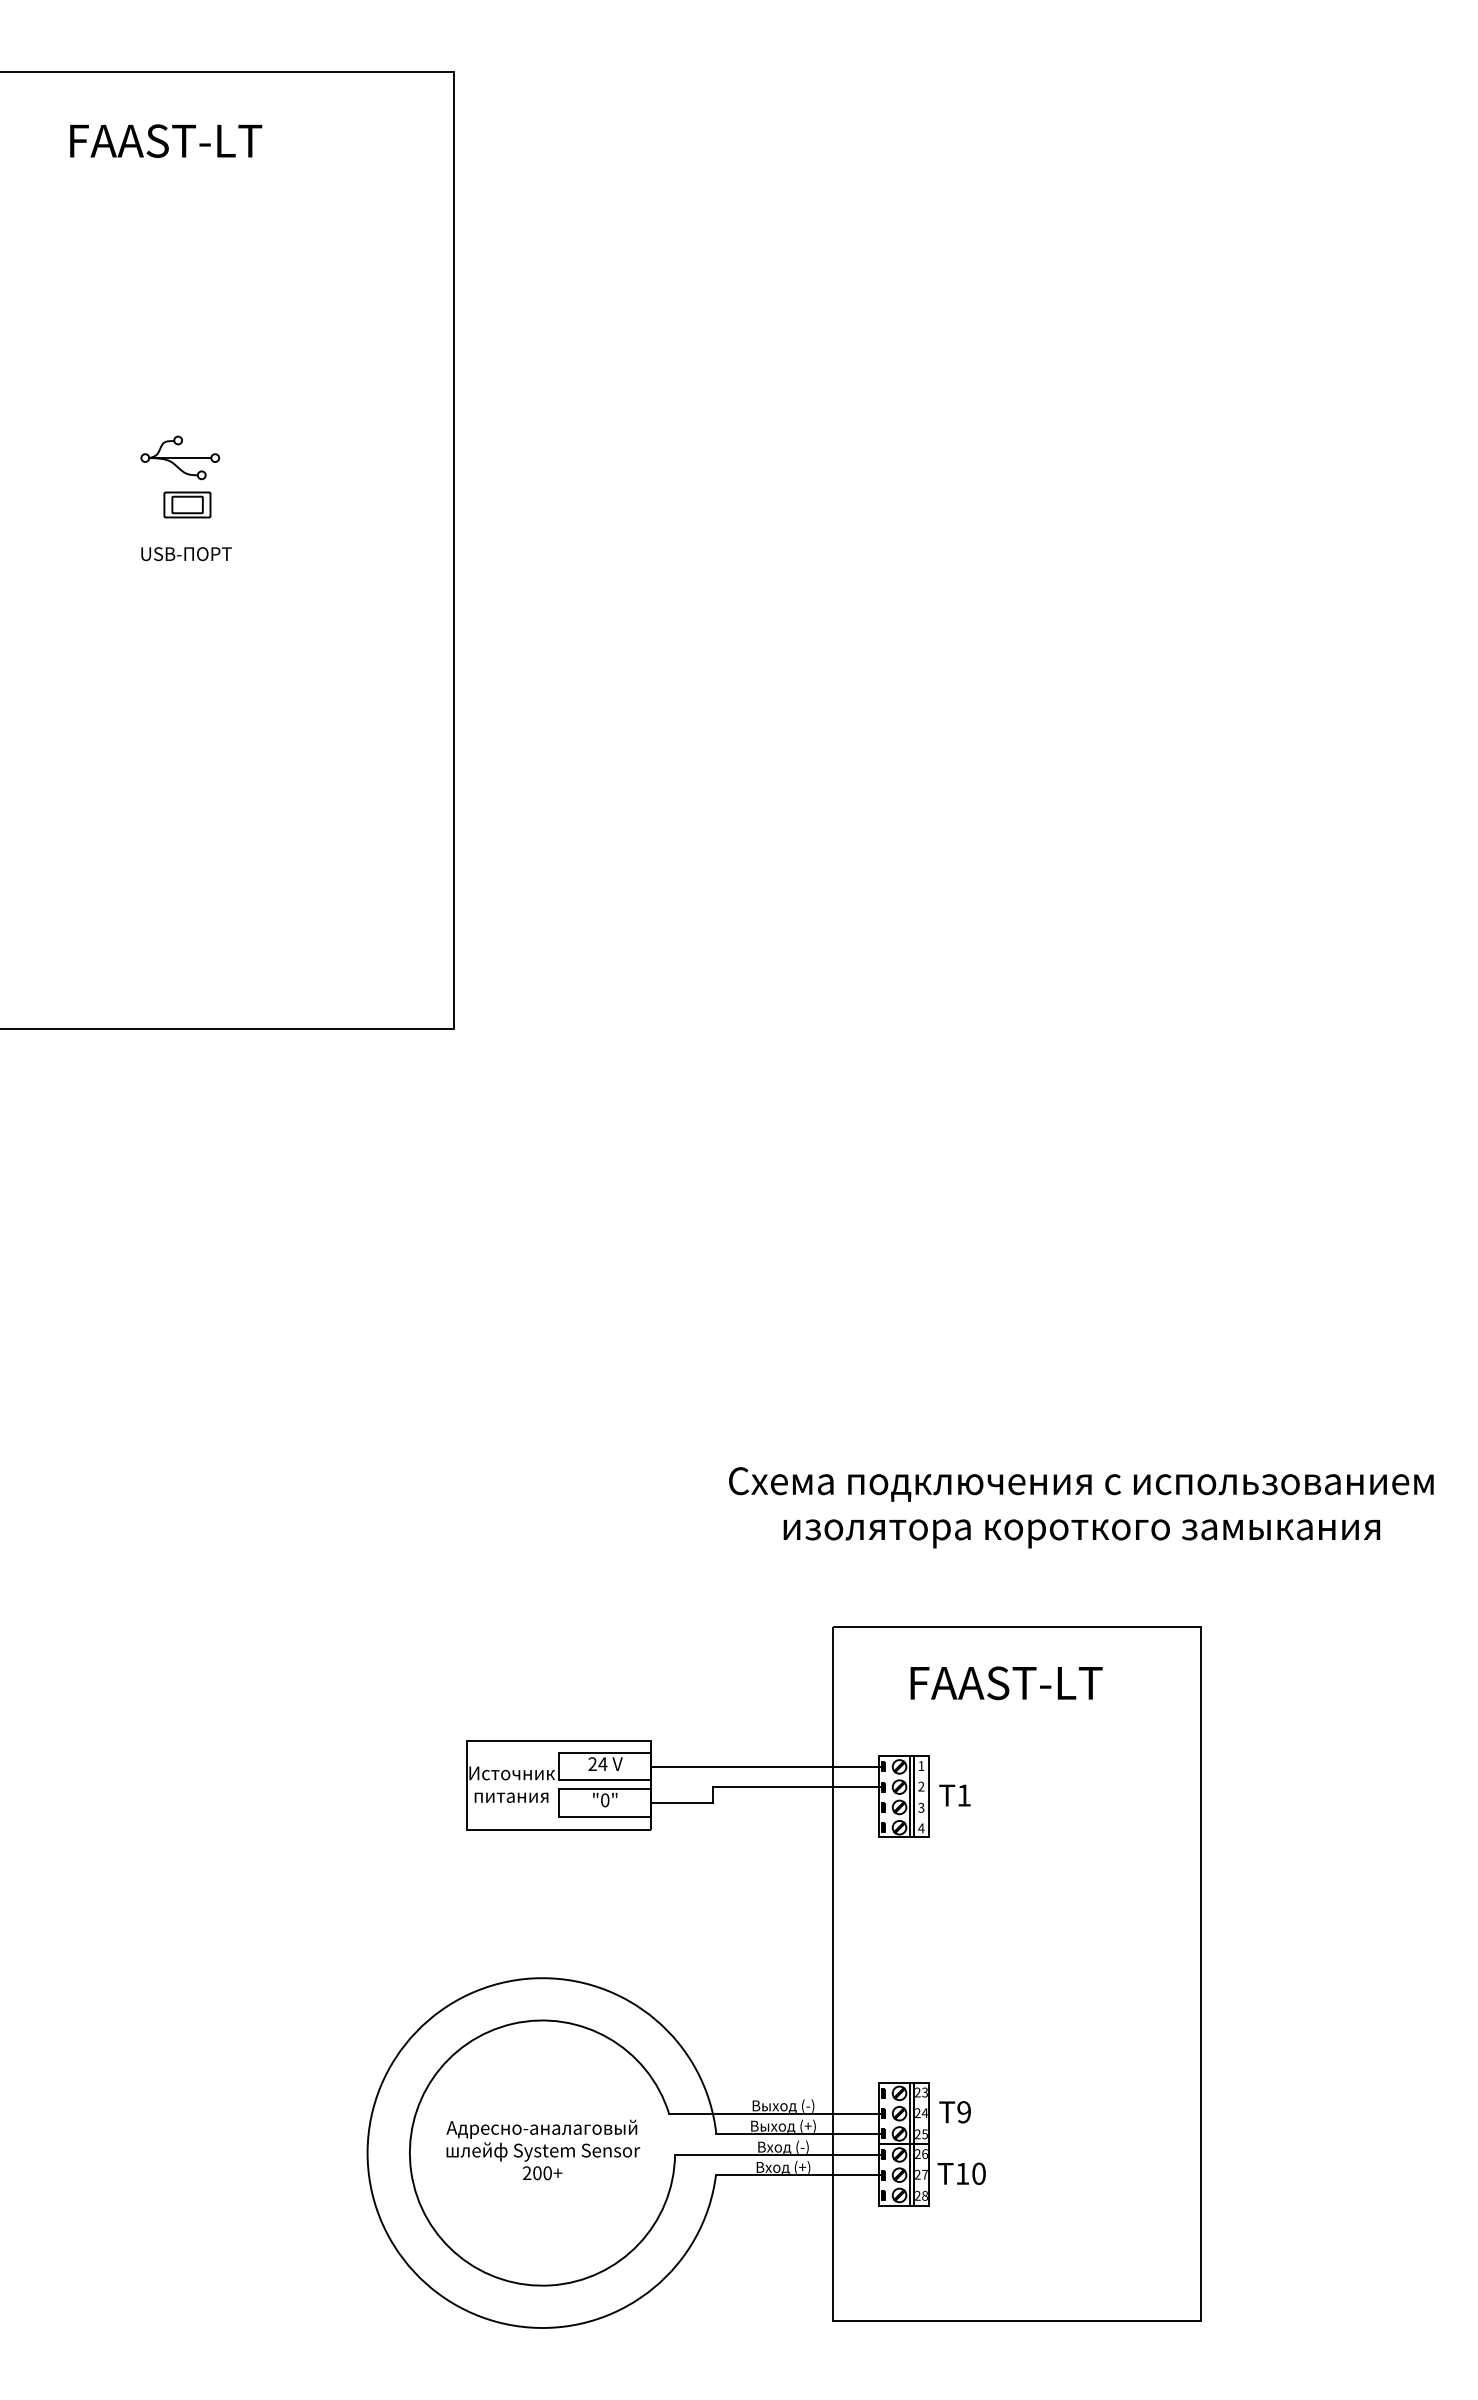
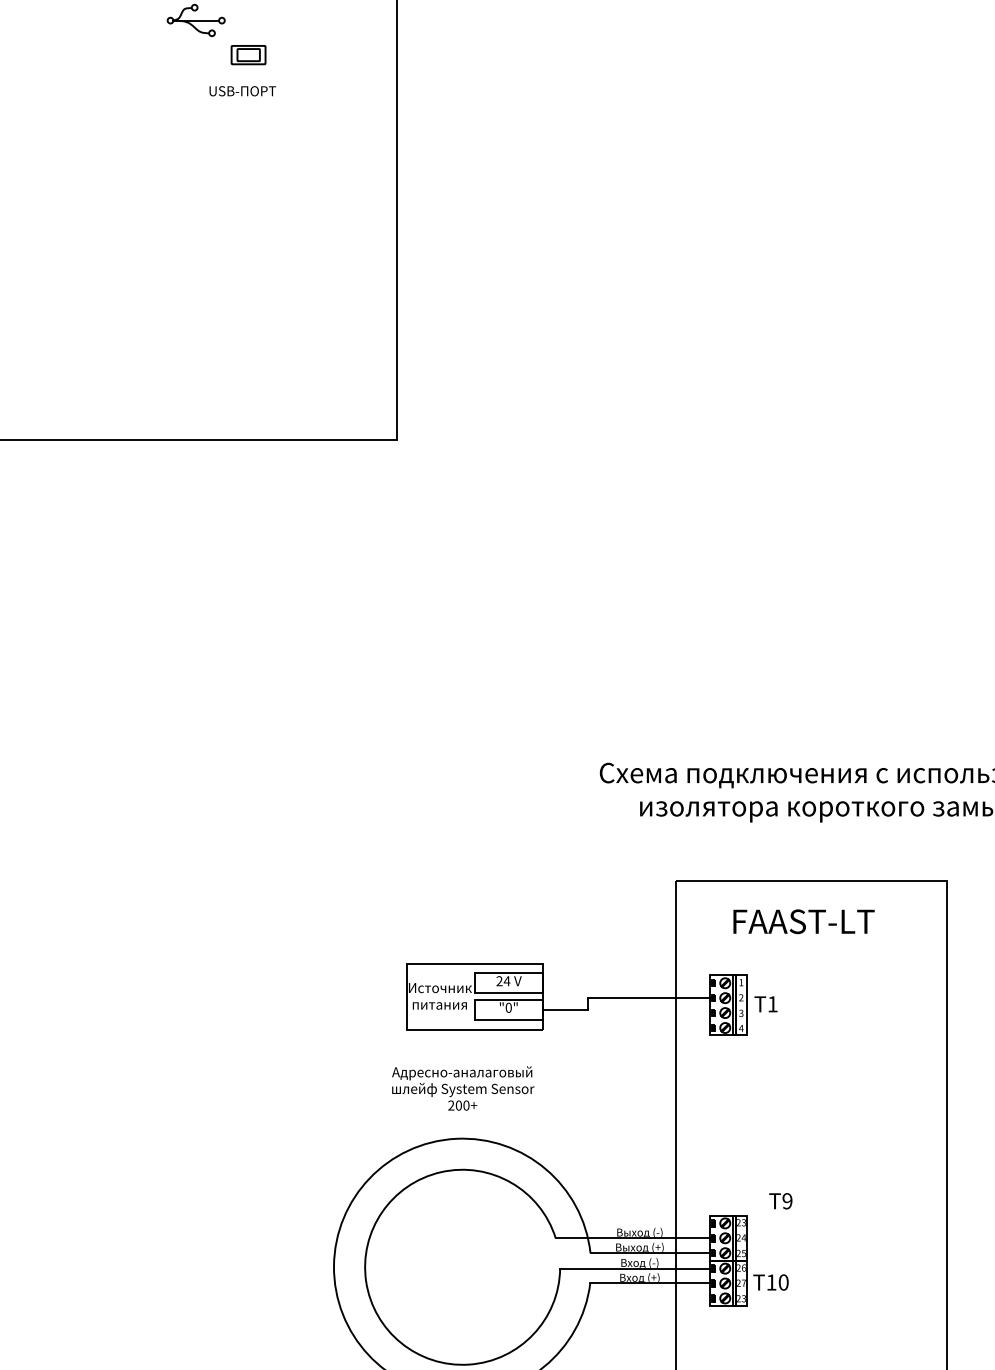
part: (187, 504) -> (248, 54), moved
text: (186, 554) -> (242, 91), moved
line: (766, 1766) -> (627, 982), removed
text: (954, 2112) -> (780, 1201), moved
text: (543, 2149) -> (463, 1088), moved
text: (924, 2195) -> (743, 1298), 28 -> 23

